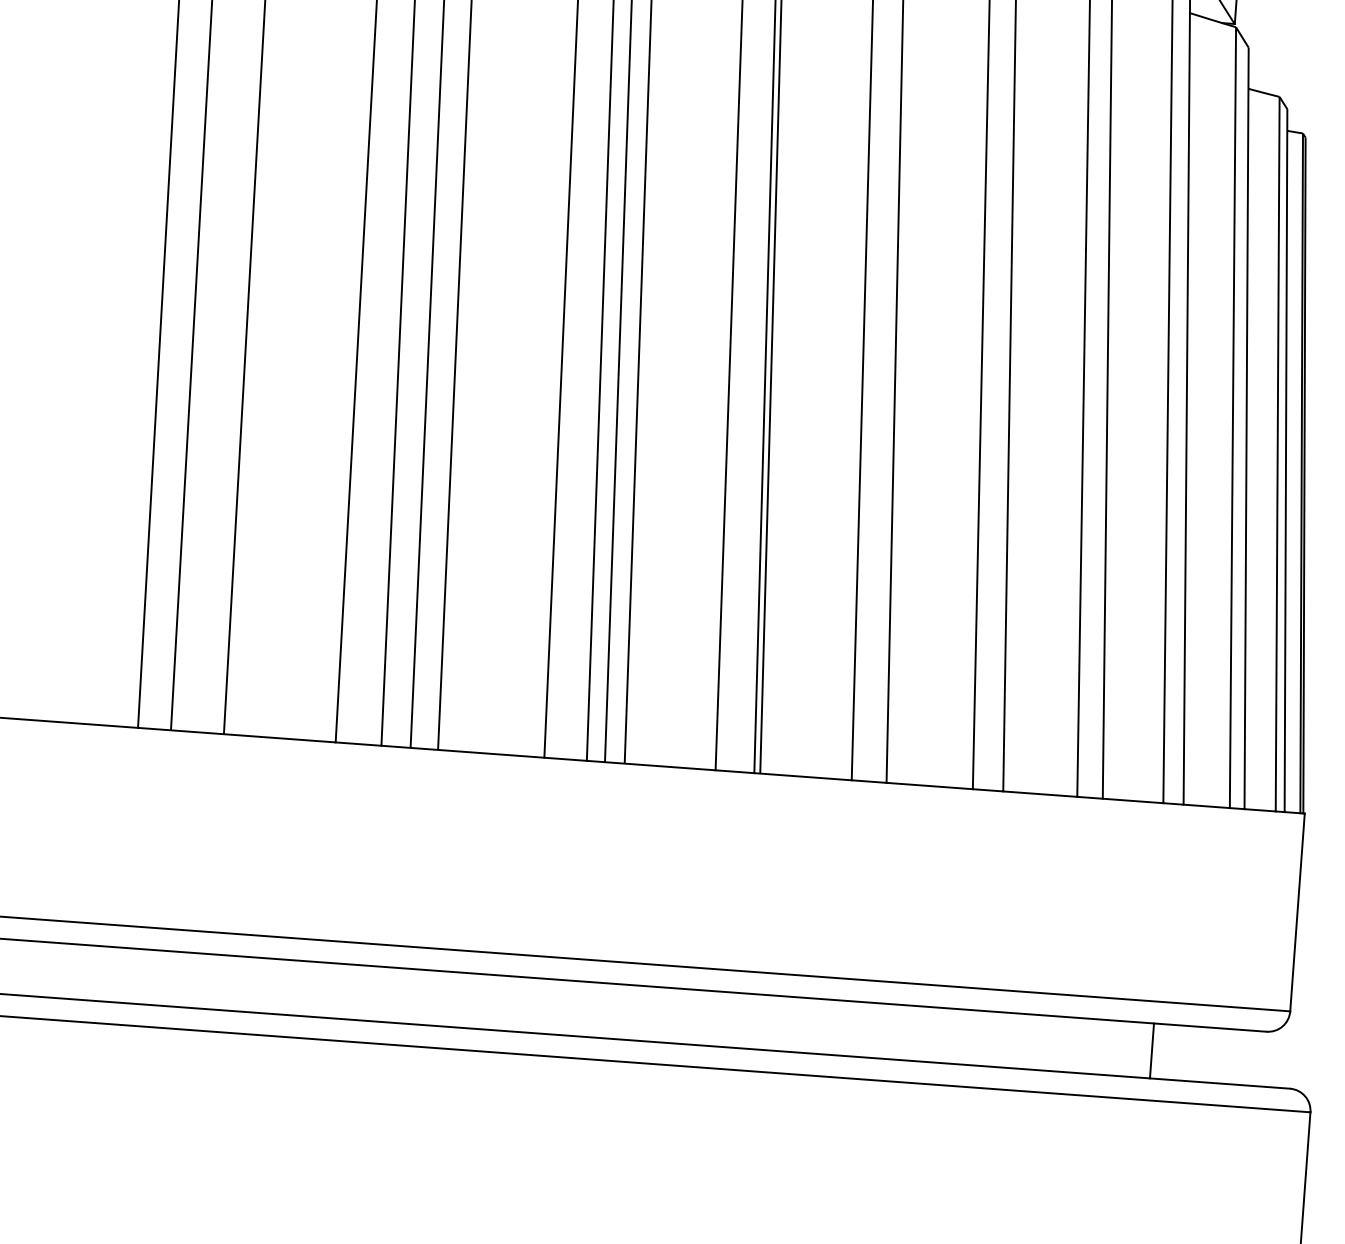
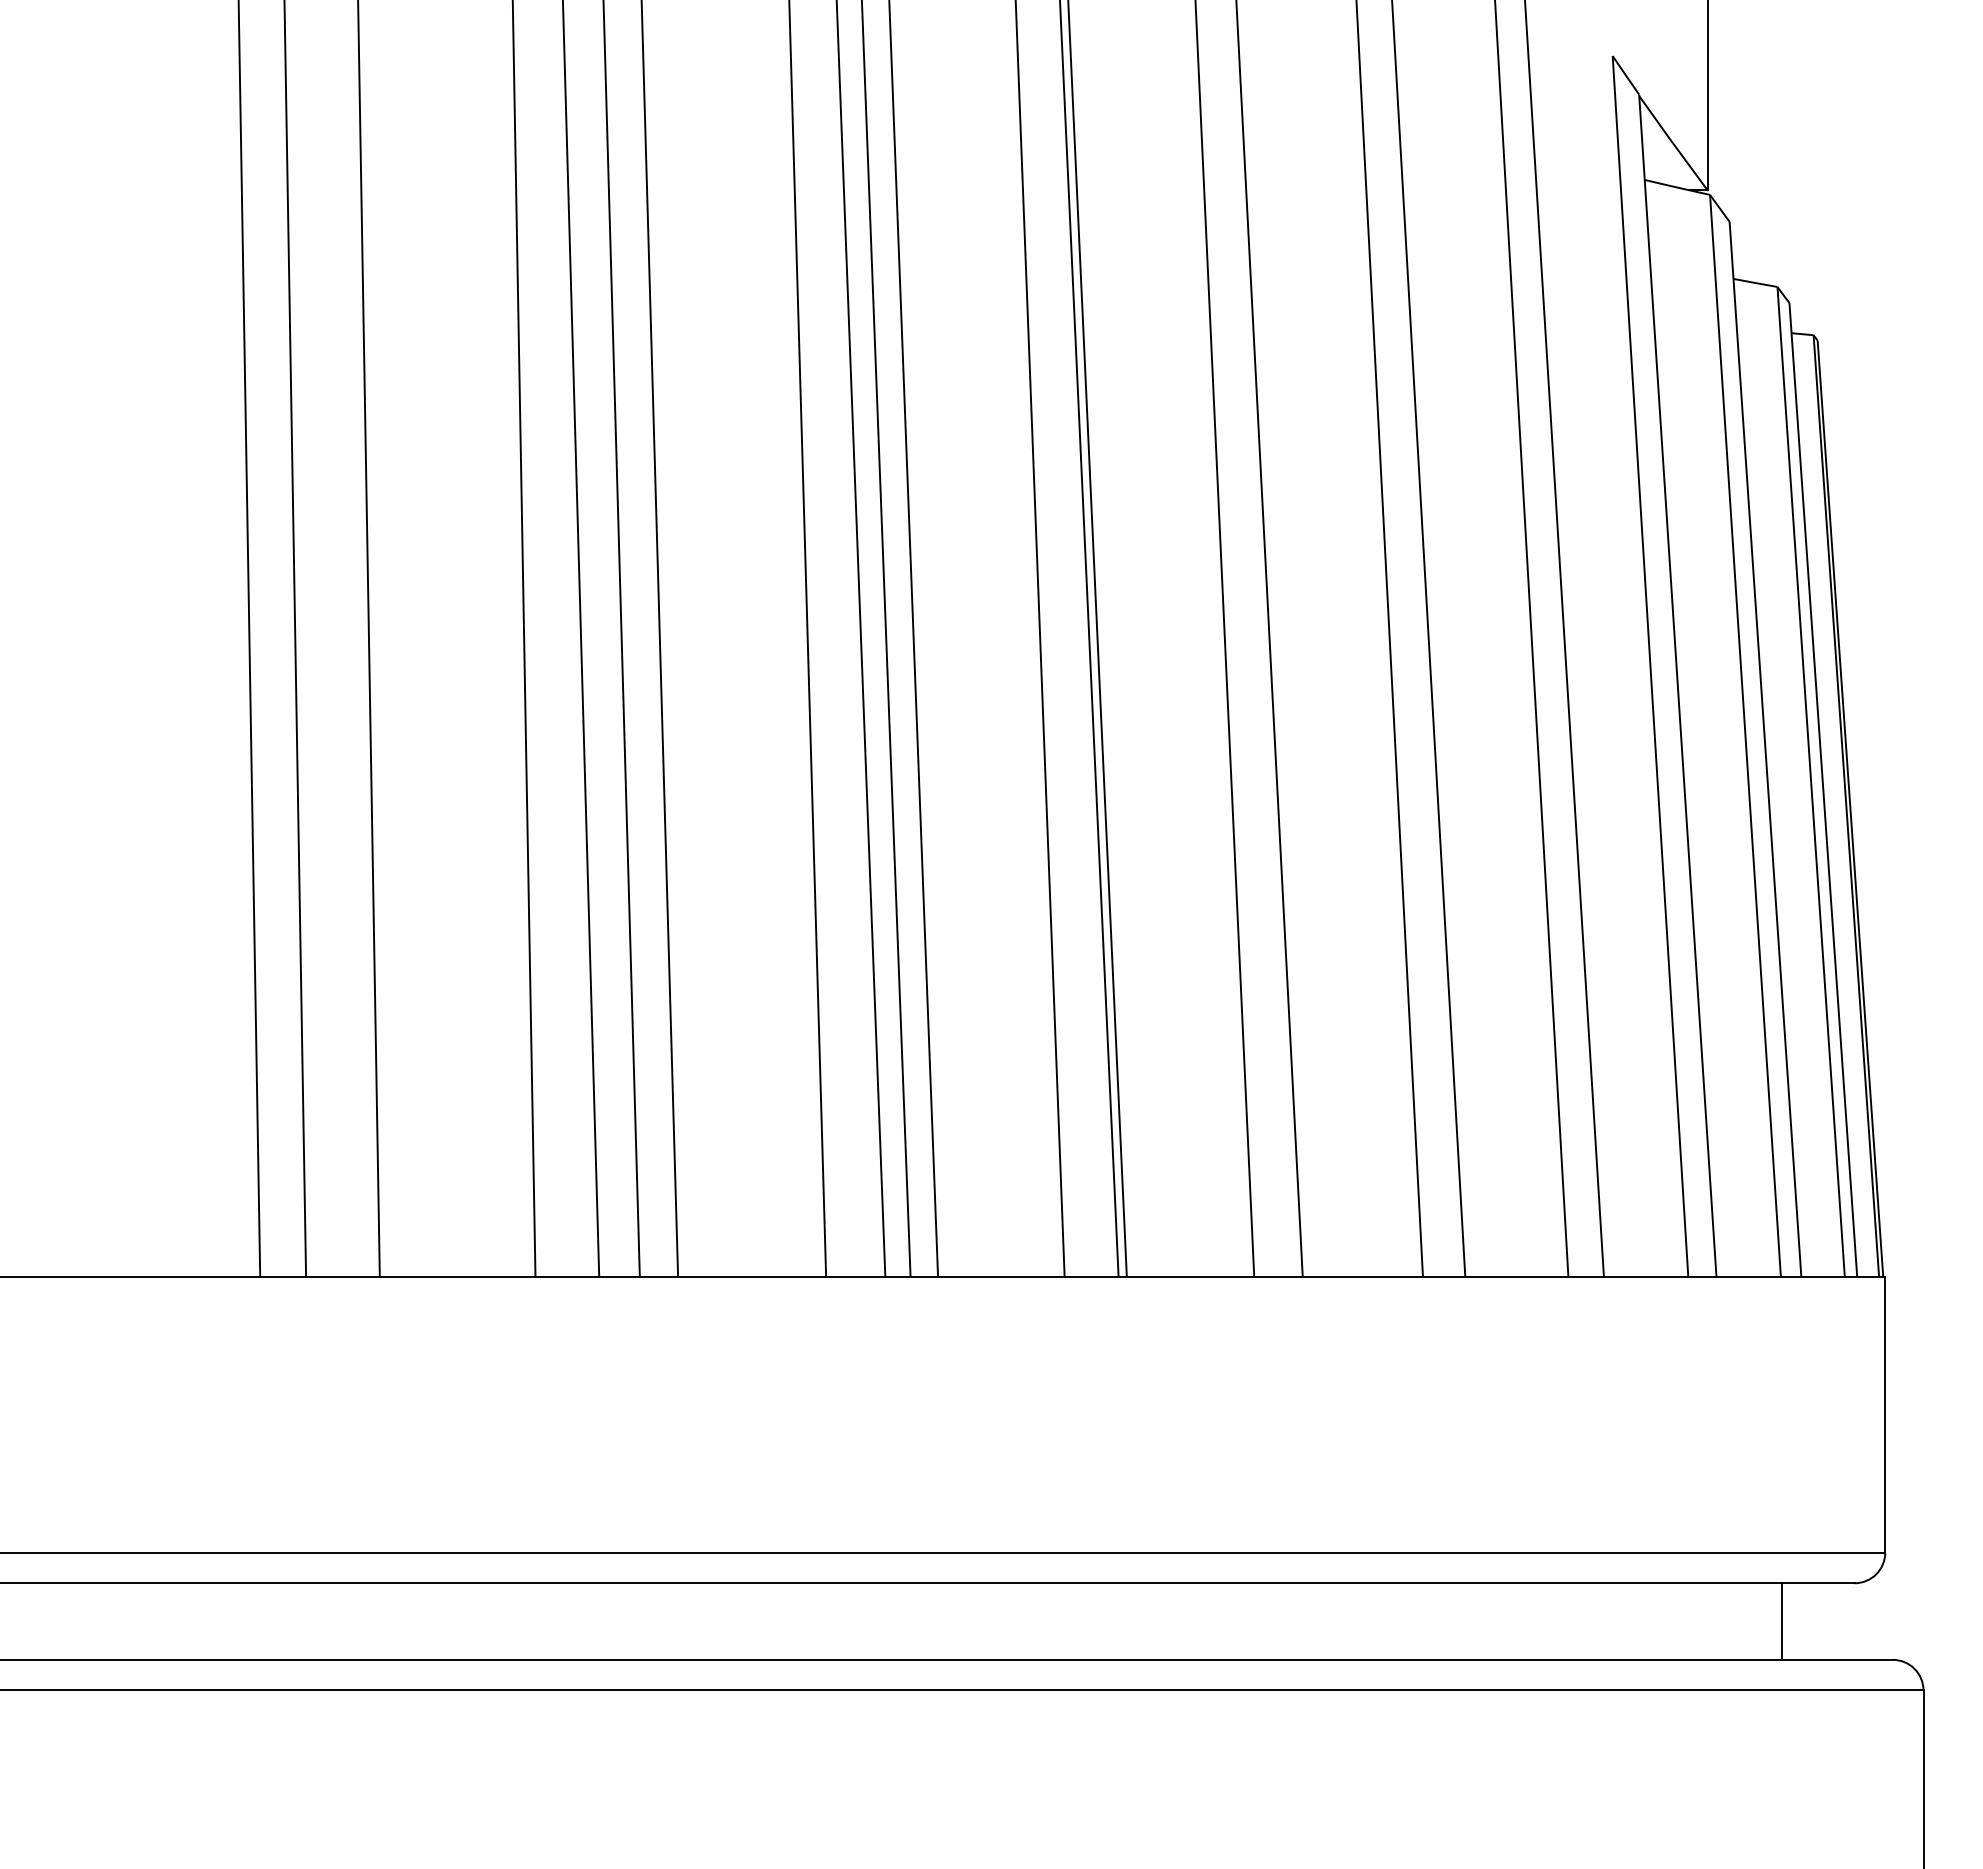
line: (1151, 1050) -> (1781, 1621), moved

